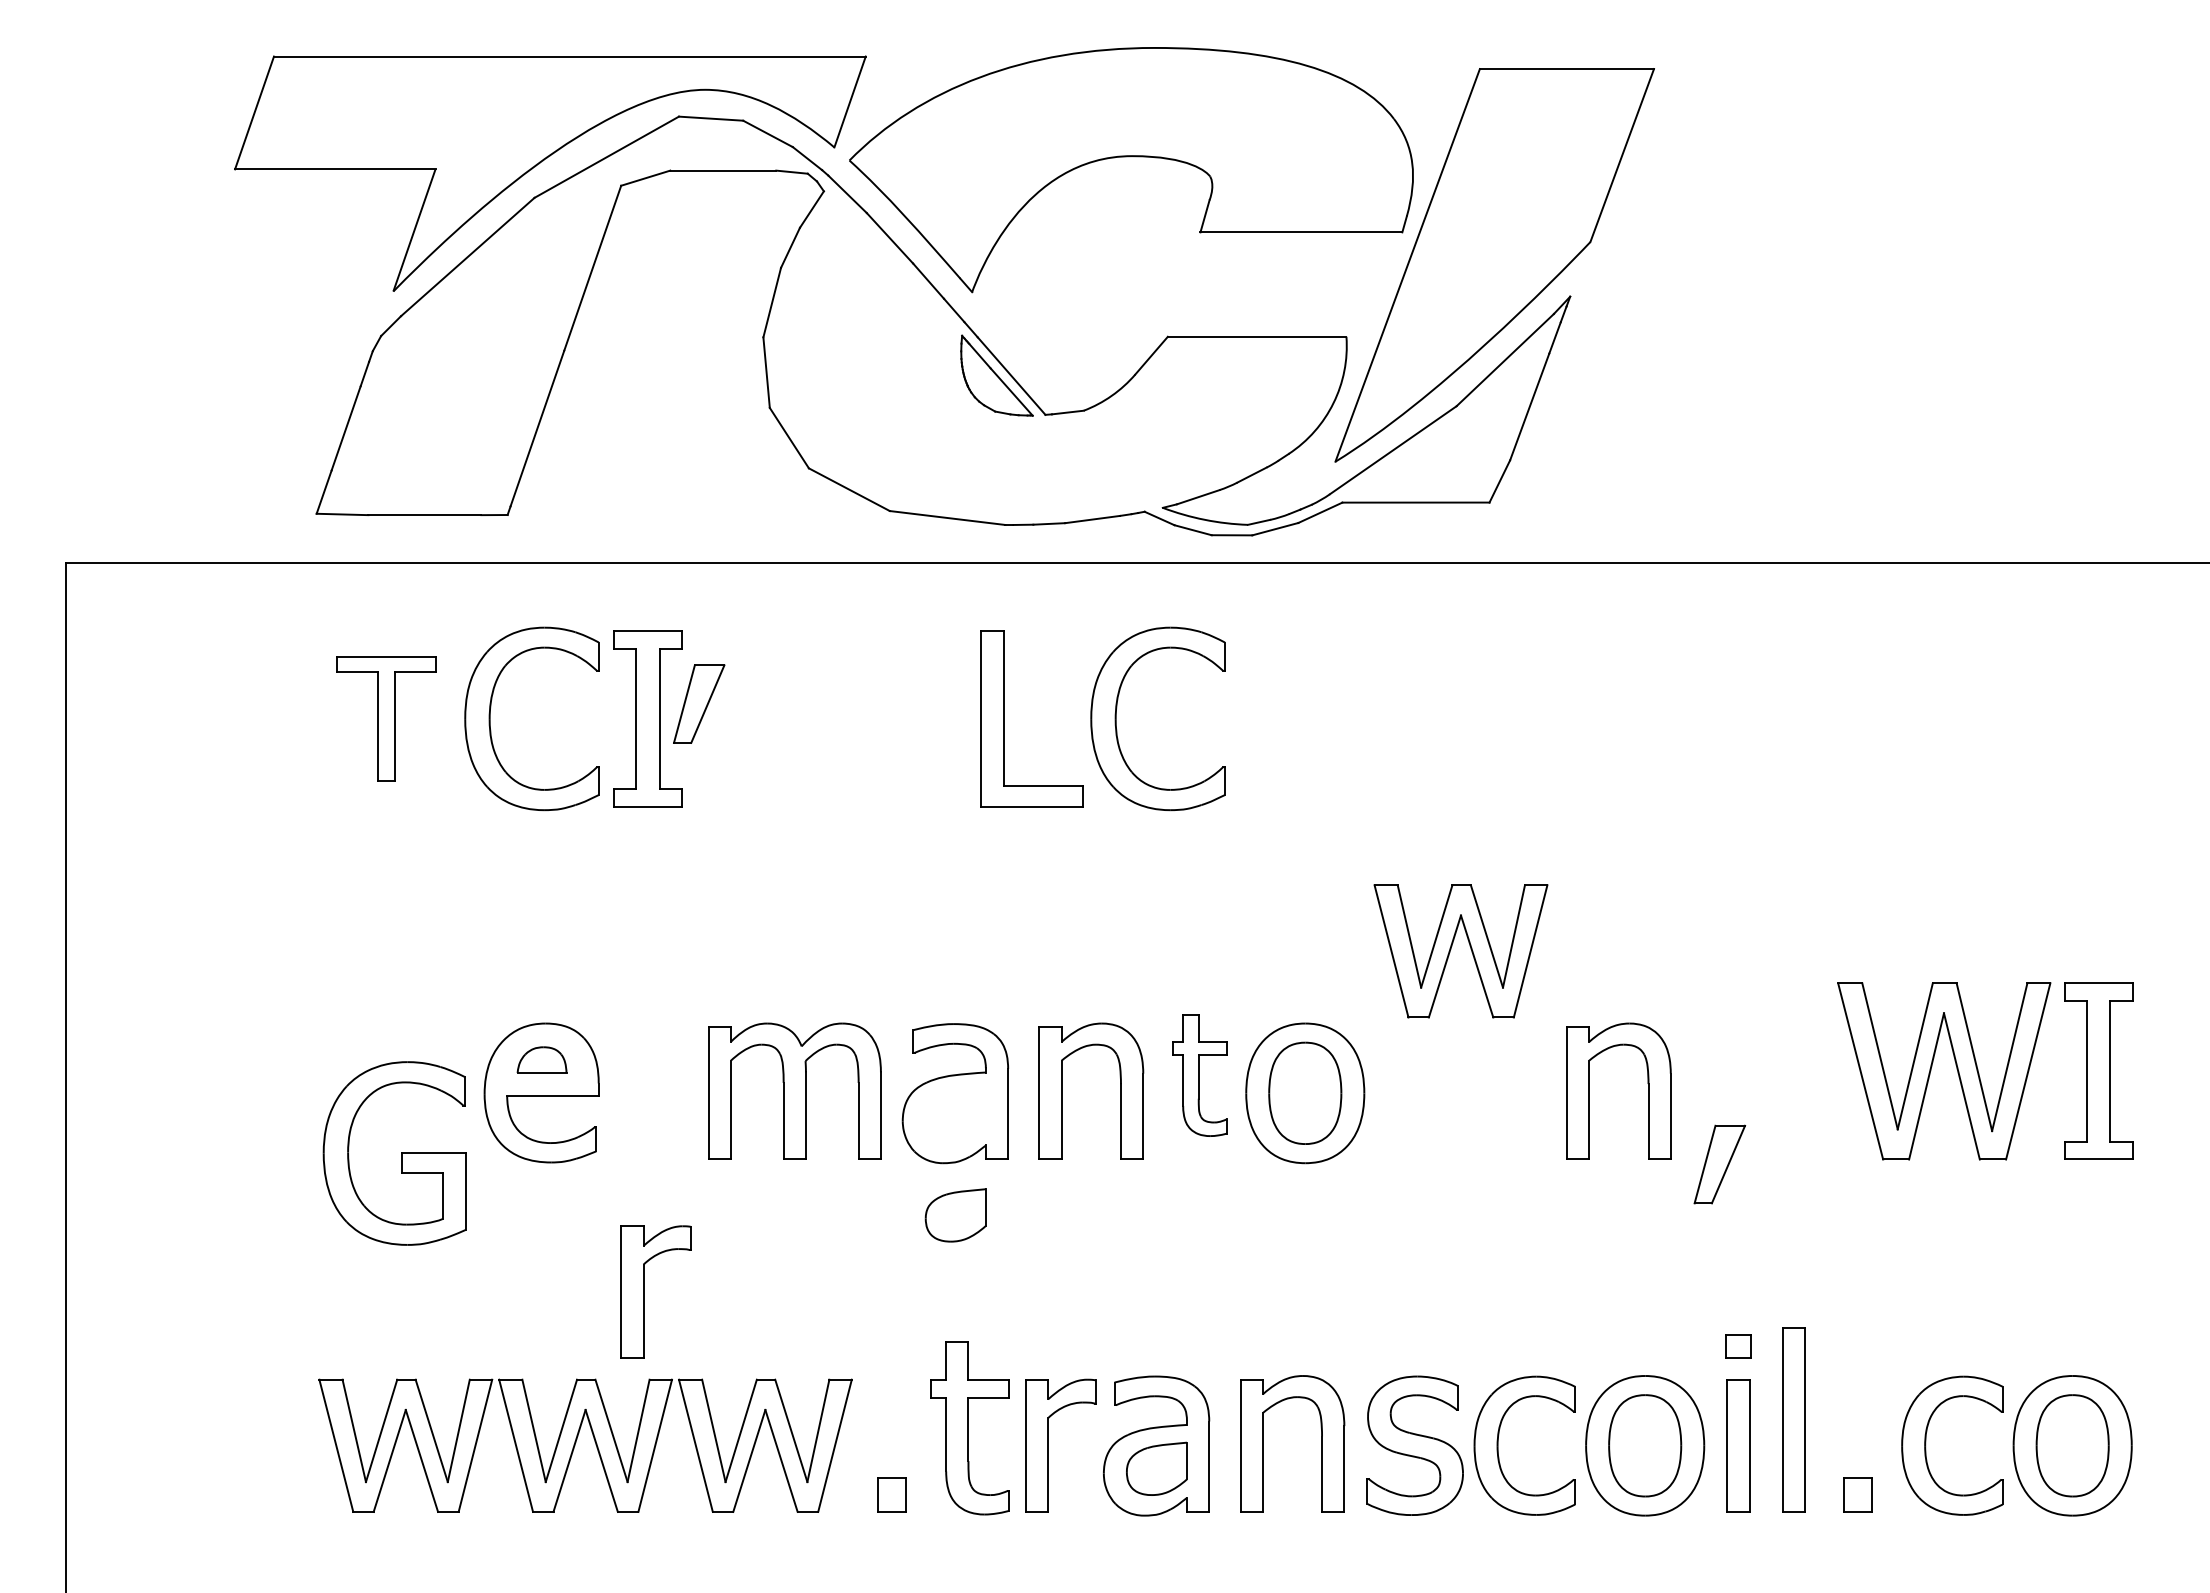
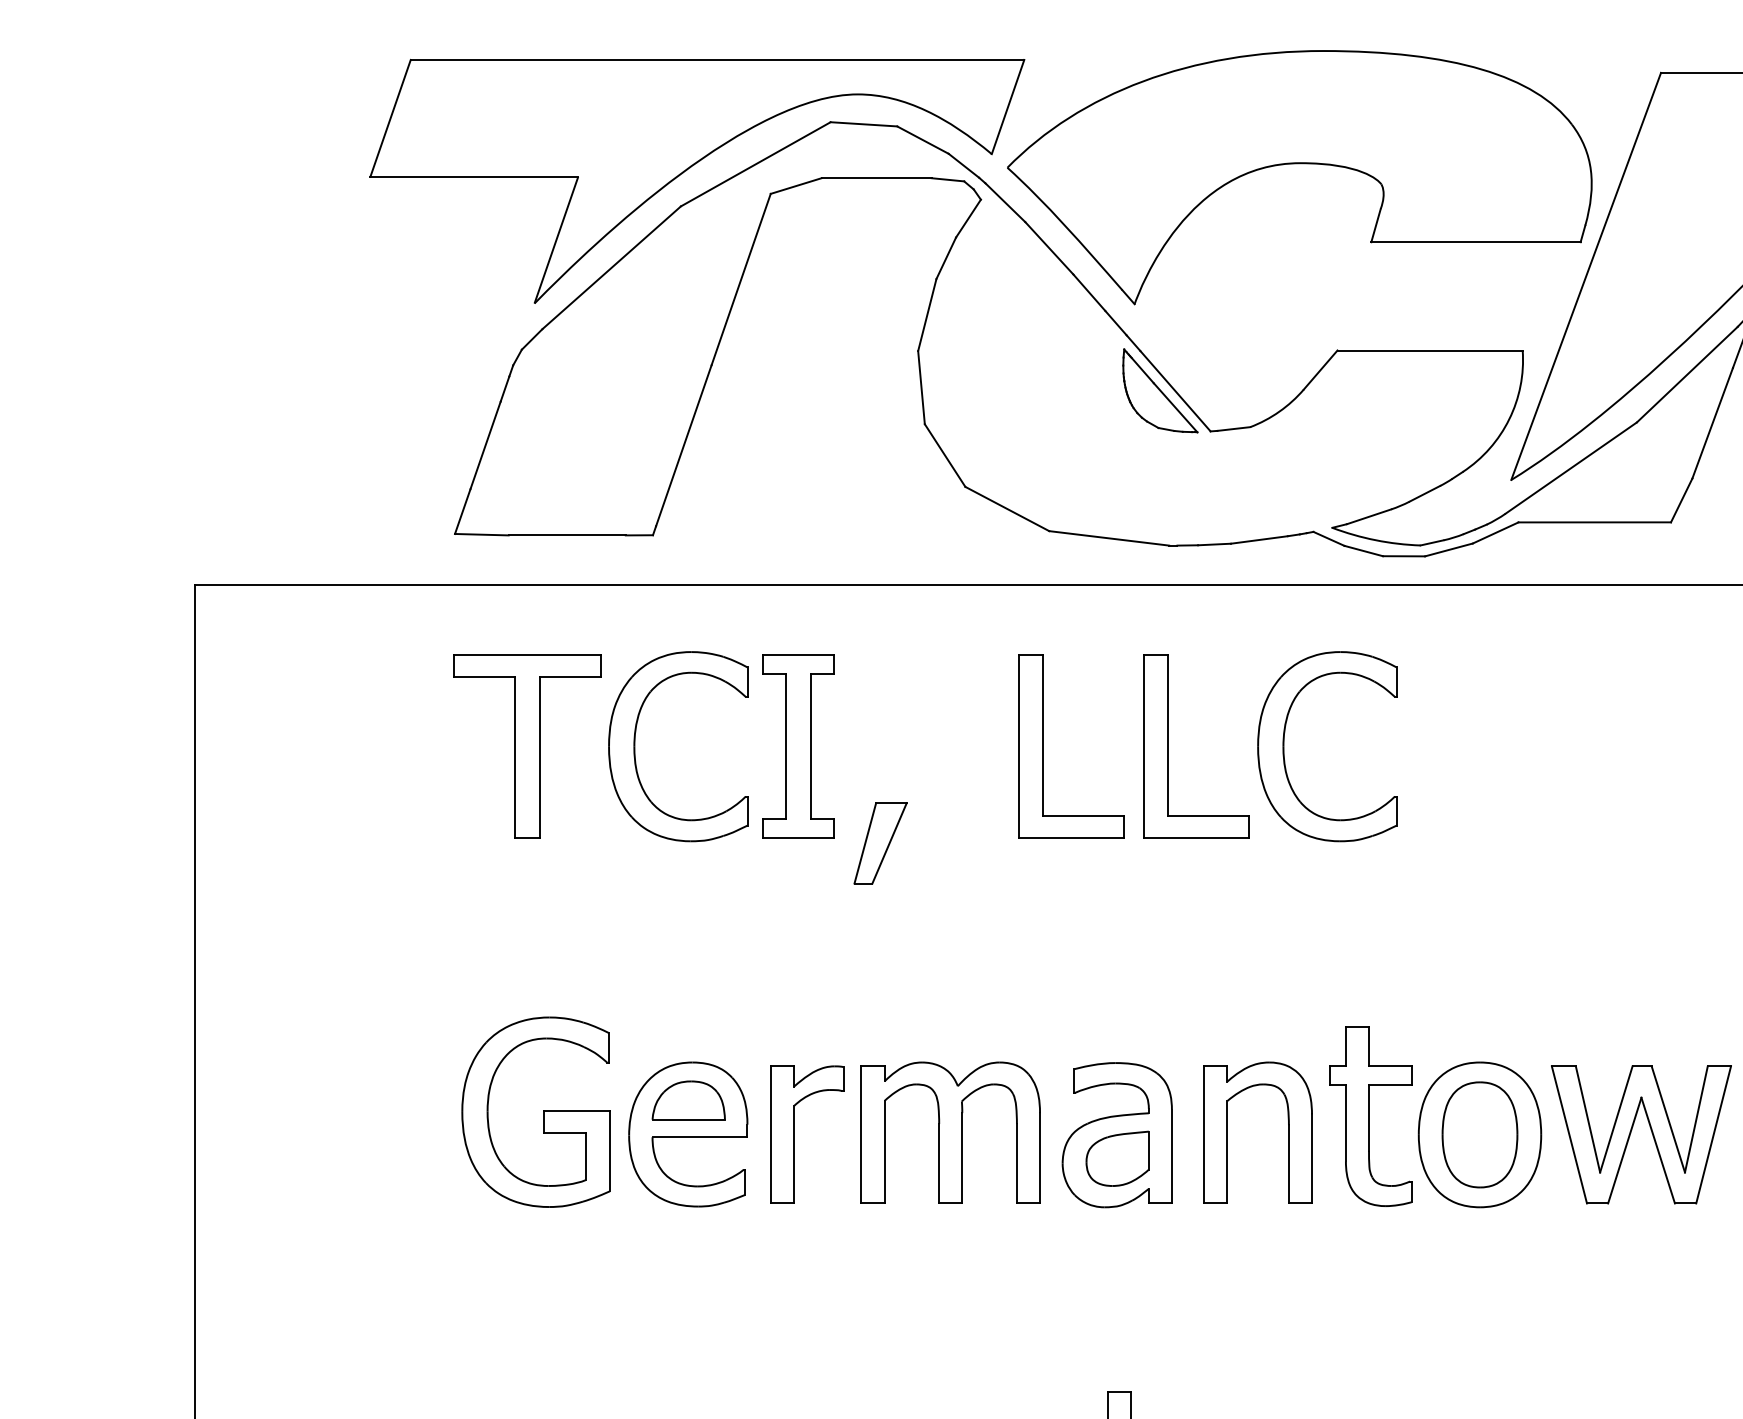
part: (699, 703) -> (880, 842), moved
part: (386, 718) -> (527, 746), size x1.43
part: (884, 718) -> (1043, 746), added
part: (1451, 949) -> (1631, 1132), moved
part: (541, 1059) -> (688, 1099), size x1.43
part: (1199, 1075) -> (1370, 1116), size x1.43
part: (401, 1153) -> (542, 1112), moved
part: (955, 1215) -> (1117, 1158), moved
part: (644, 1291) -> (794, 1133), moved

